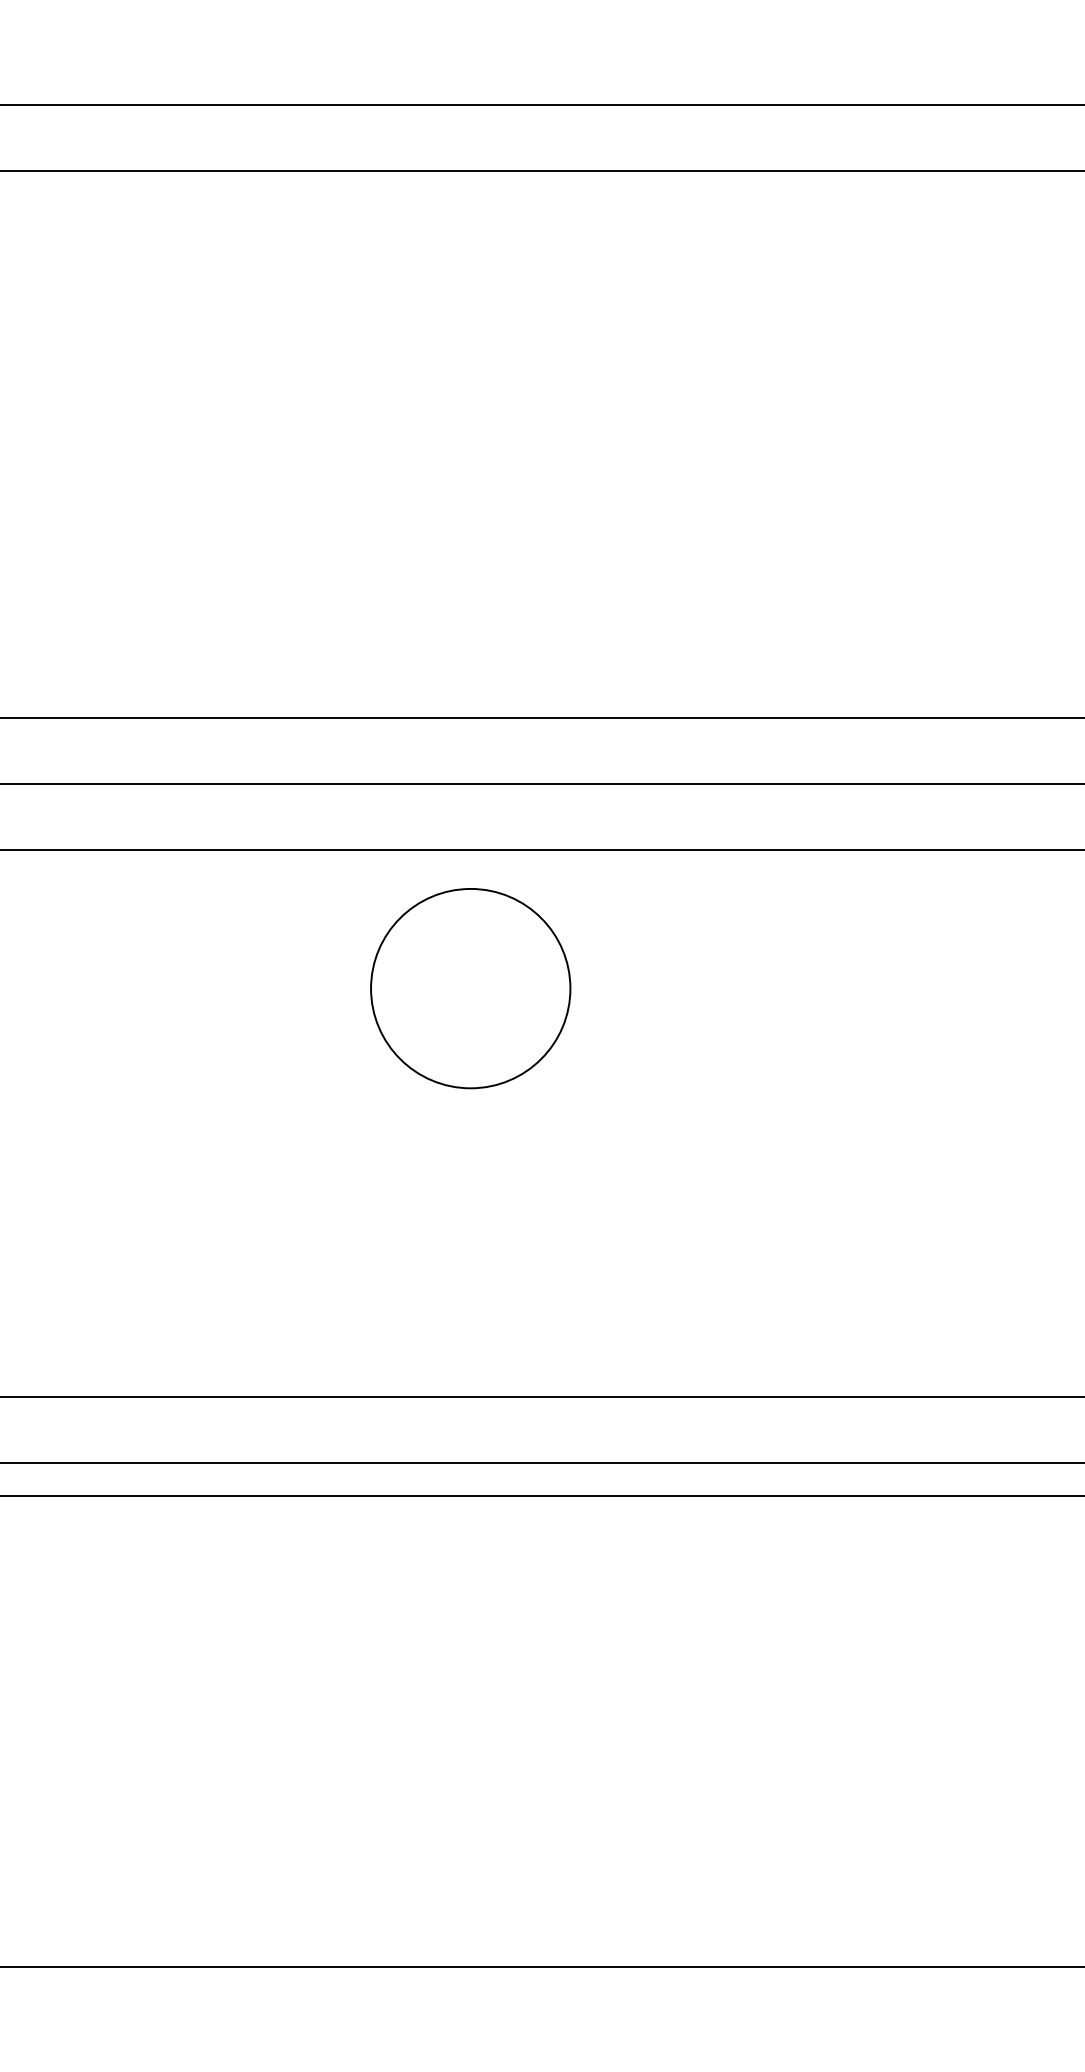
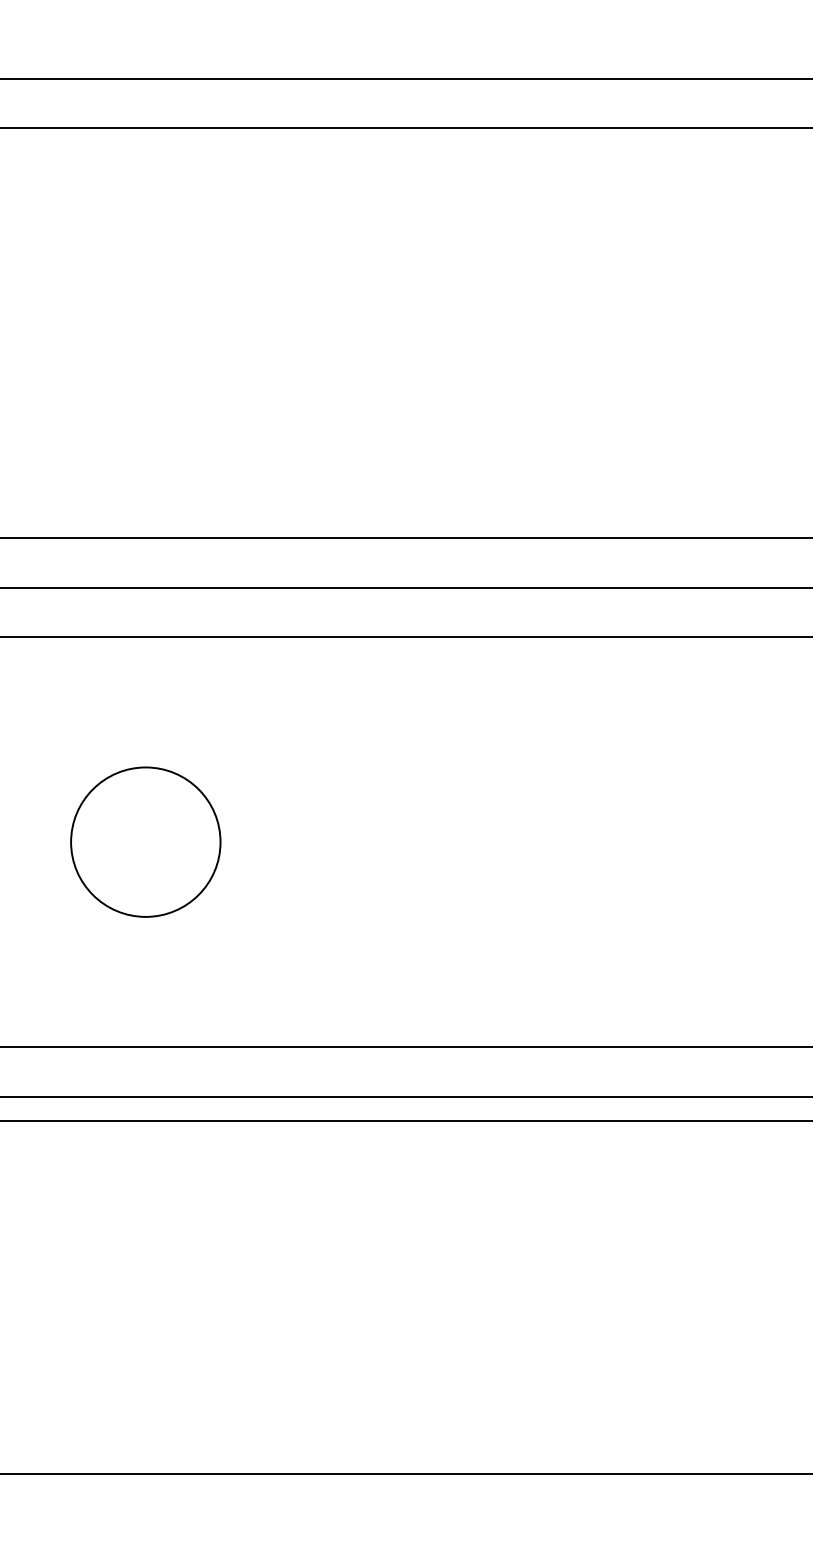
circle: (470, 988) -> (145, 842), moved

